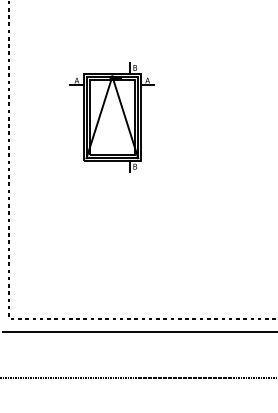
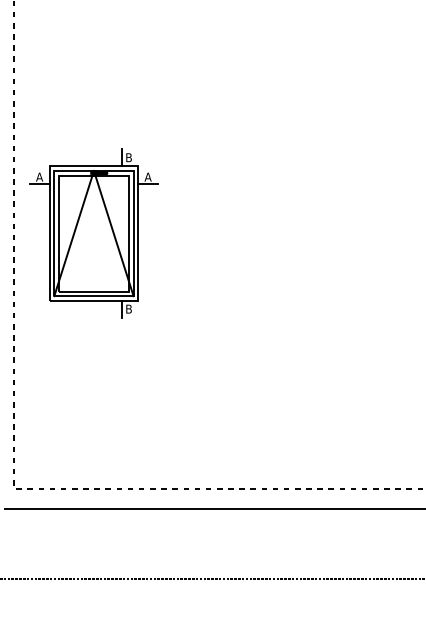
part: (111, 117) -> (92, 233), moved

